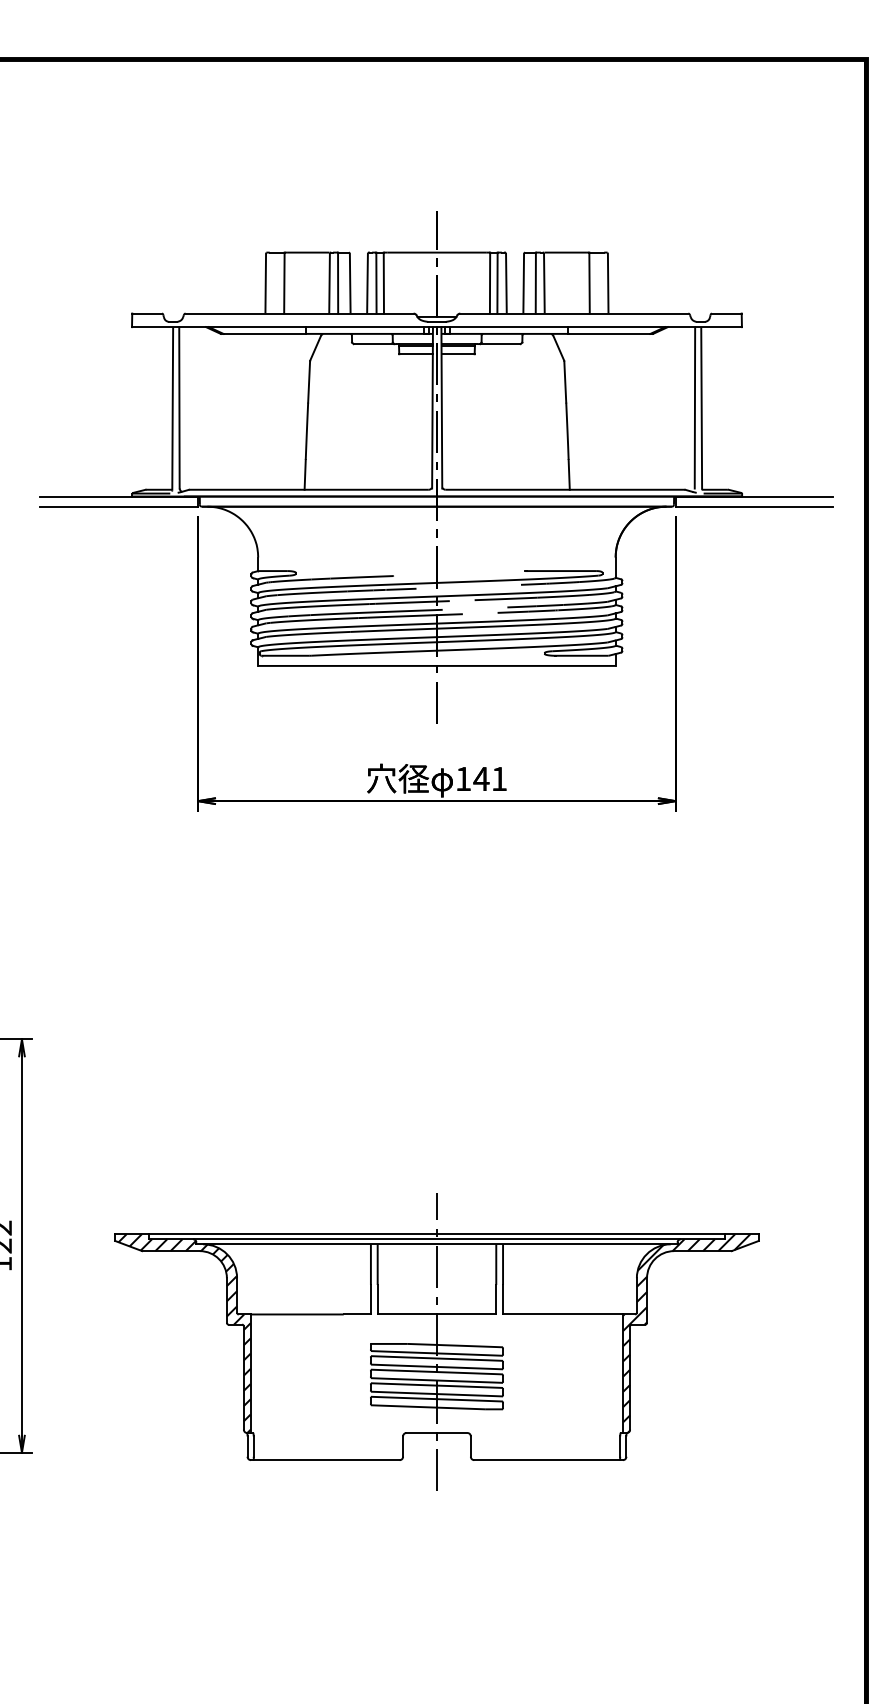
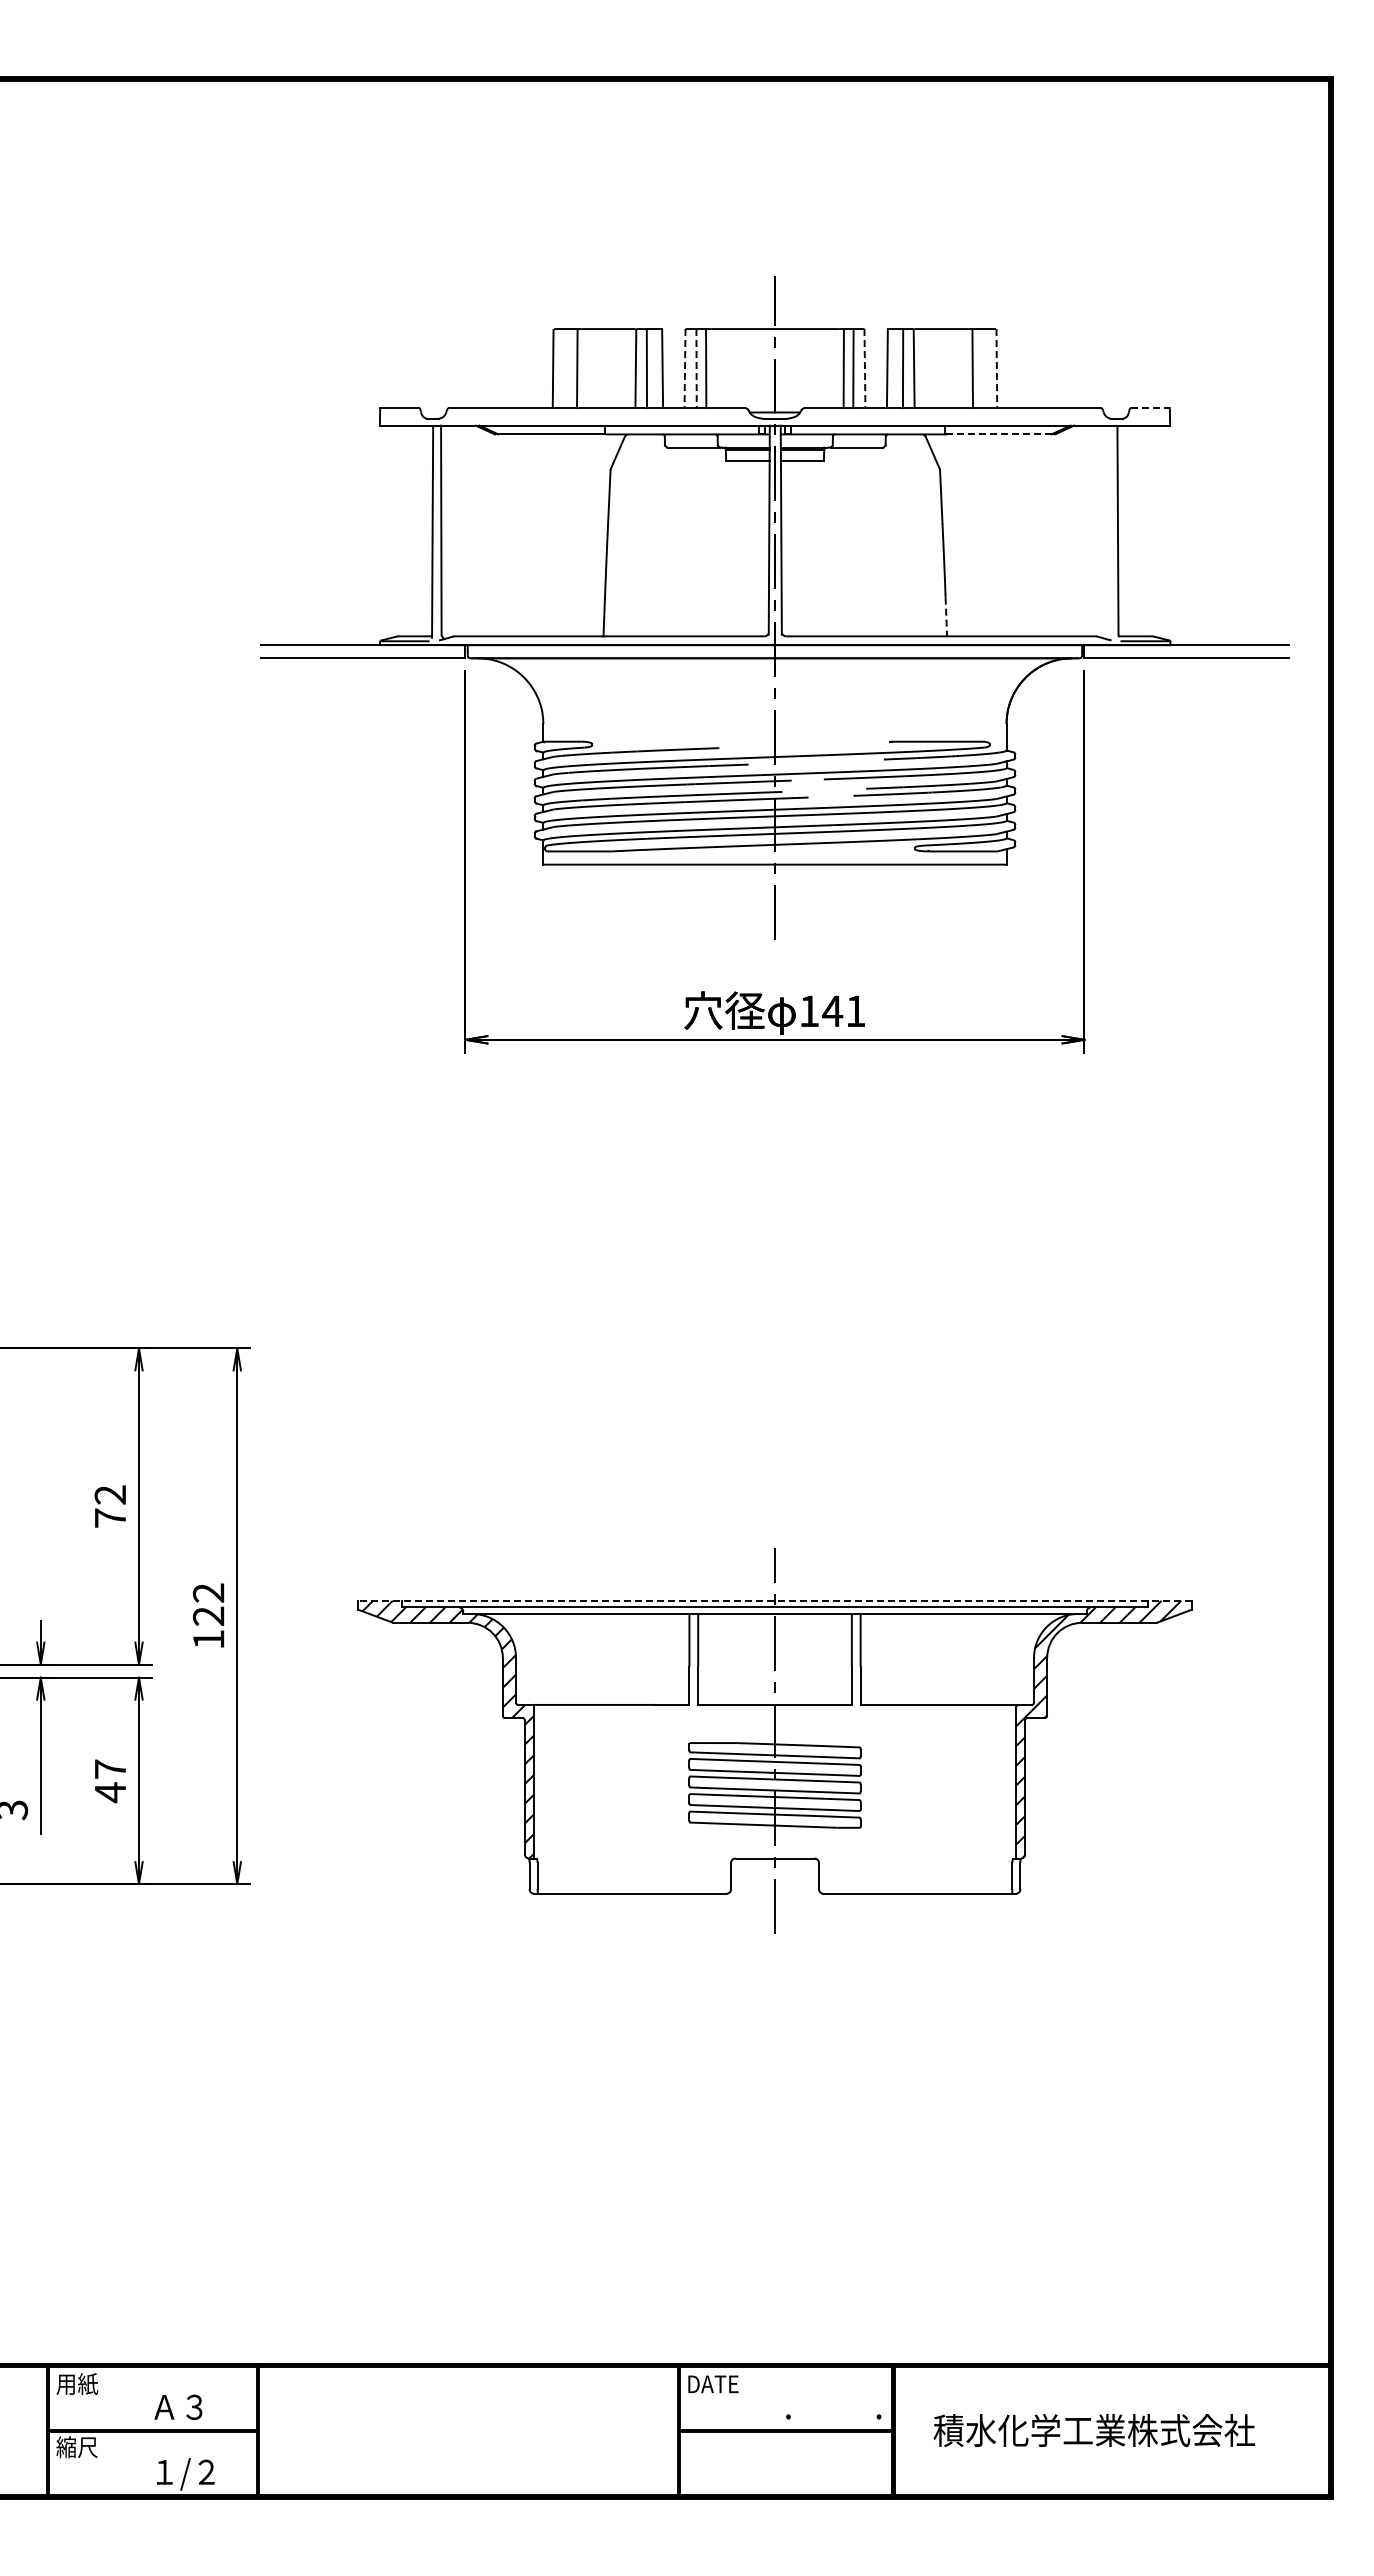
line: (367, 283) -> (685, 369), solid -> dashed
line: (376, 283) -> (696, 368), solid -> dashed
line: (506, 283) -> (864, 369), solid -> dashed
line: (607, 283) -> (996, 369), solid -> dashed
line: (726, 313) -> (1150, 408), solid -> dashed
line: (608, 333) -> (997, 434), solid -> dashed
line: (695, 407) -> (1109, 529), removed
line: (569, 475) -> (946, 617), solid -> dashed
line: (436, 1233) -> (774, 1600), solid -> dashed

